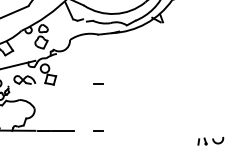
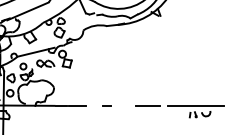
line: (97, 83) -> (106, 66), removed
line: (148, 130) -> (148, 105), added
line: (205, 130) -> (195, 105), added

